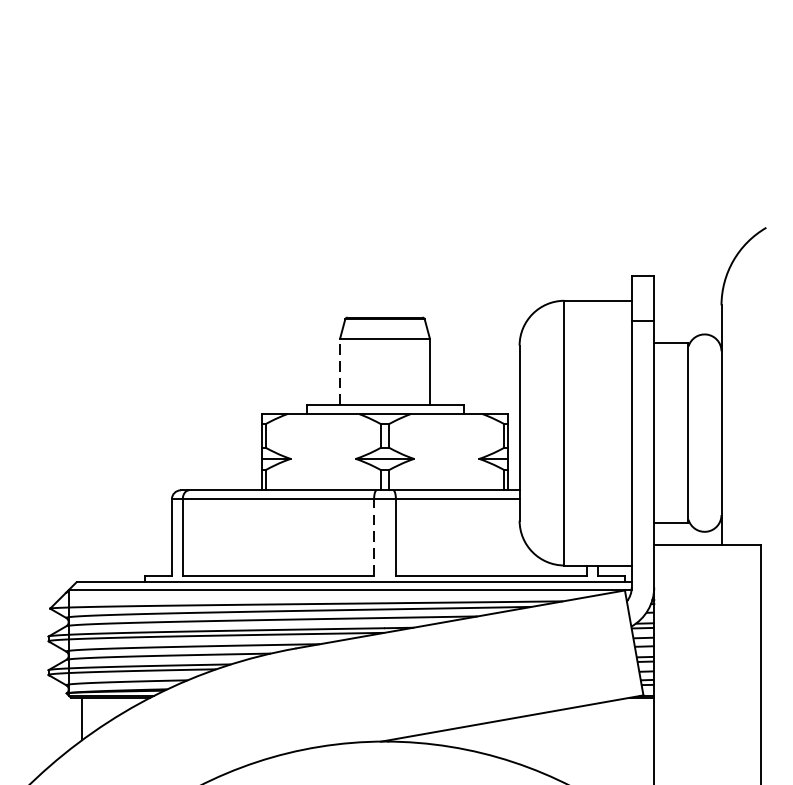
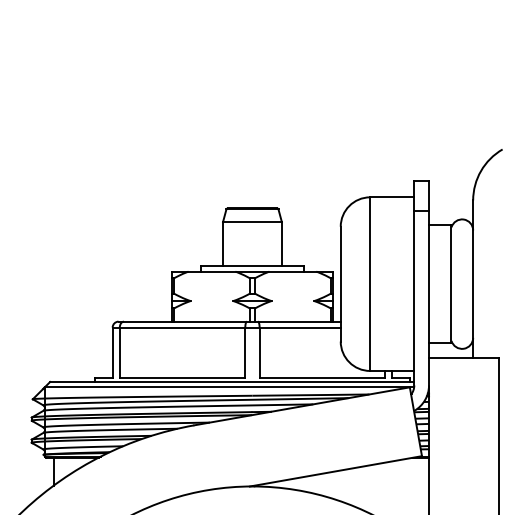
line: (340, 371) -> (223, 243), dashed -> solid
line: (374, 537) -> (245, 352), dashed -> solid

